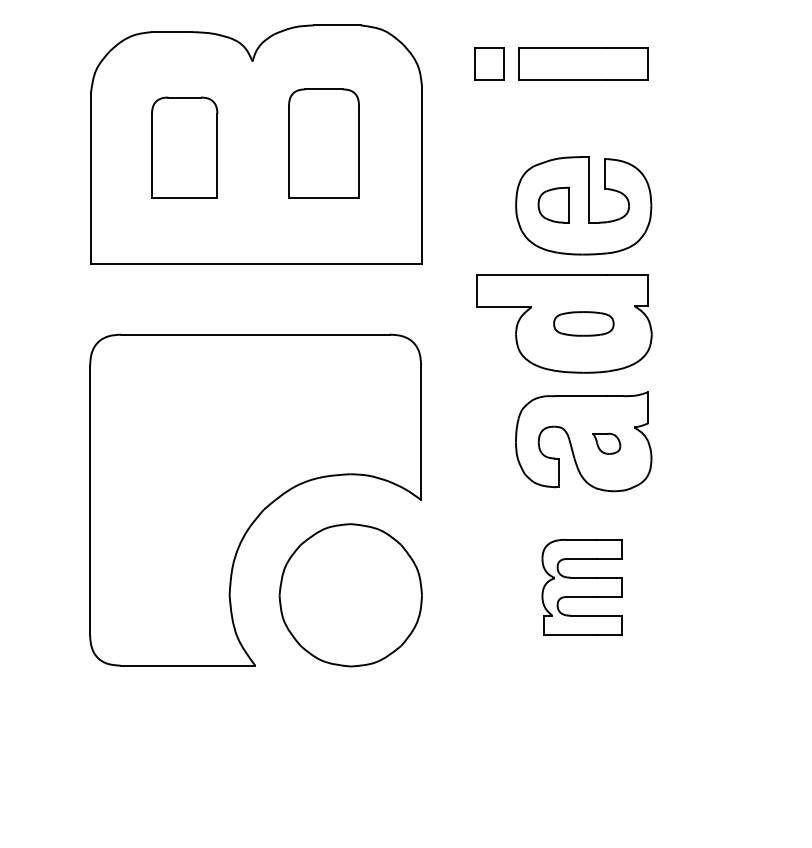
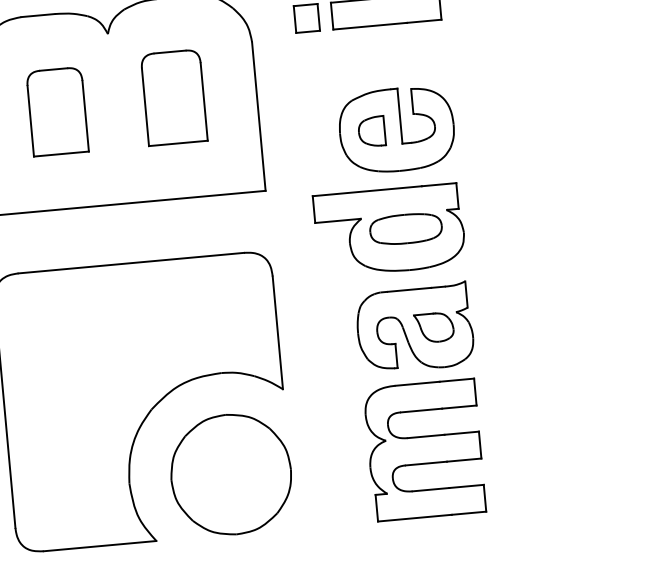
part: (583, 323) -> (405, 228), size x1.43
part: (606, 443) -> (434, 327), size x1.67
part: (581, 587) -> (424, 450), size x1.67

